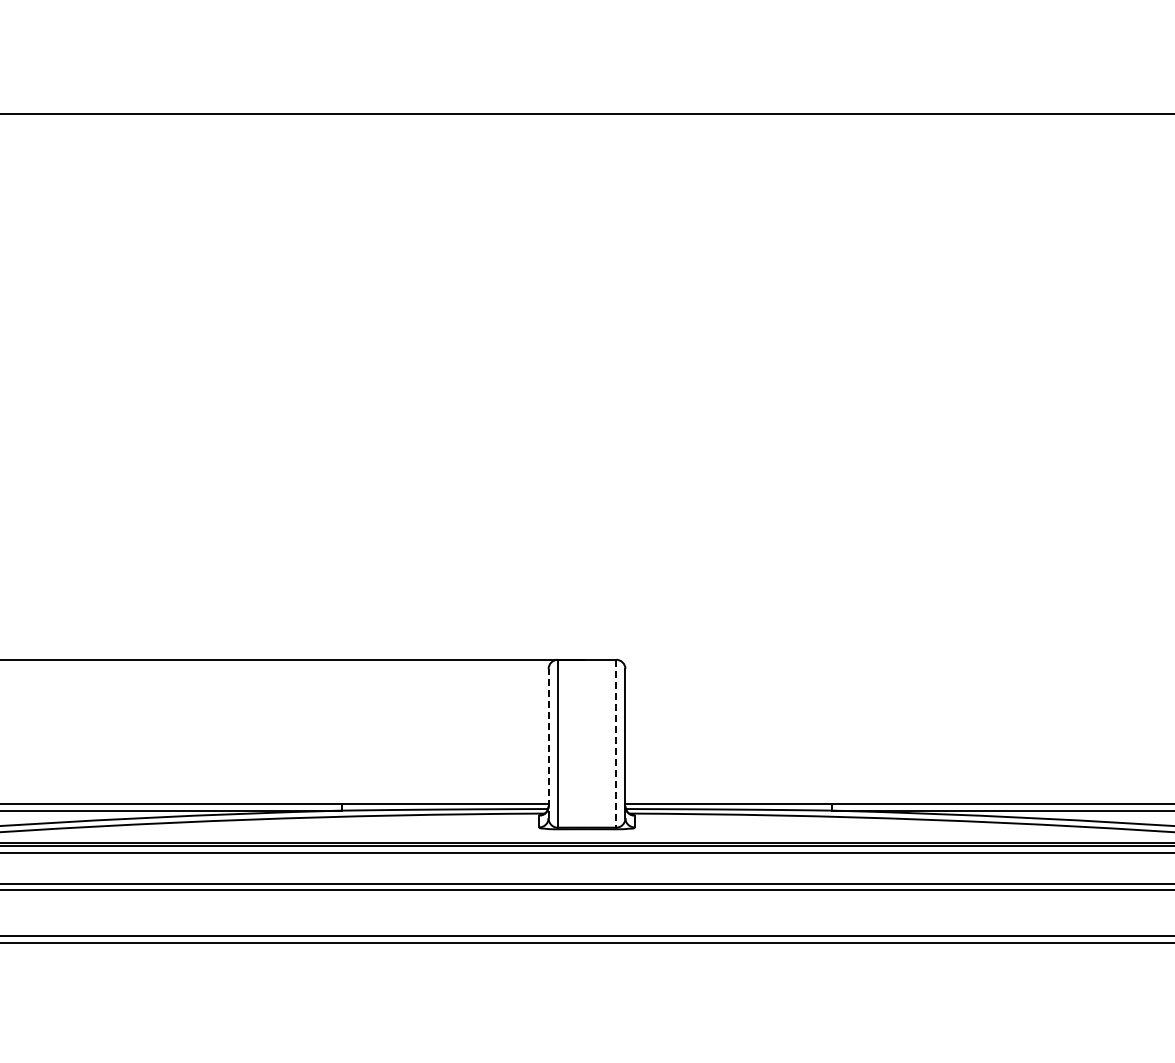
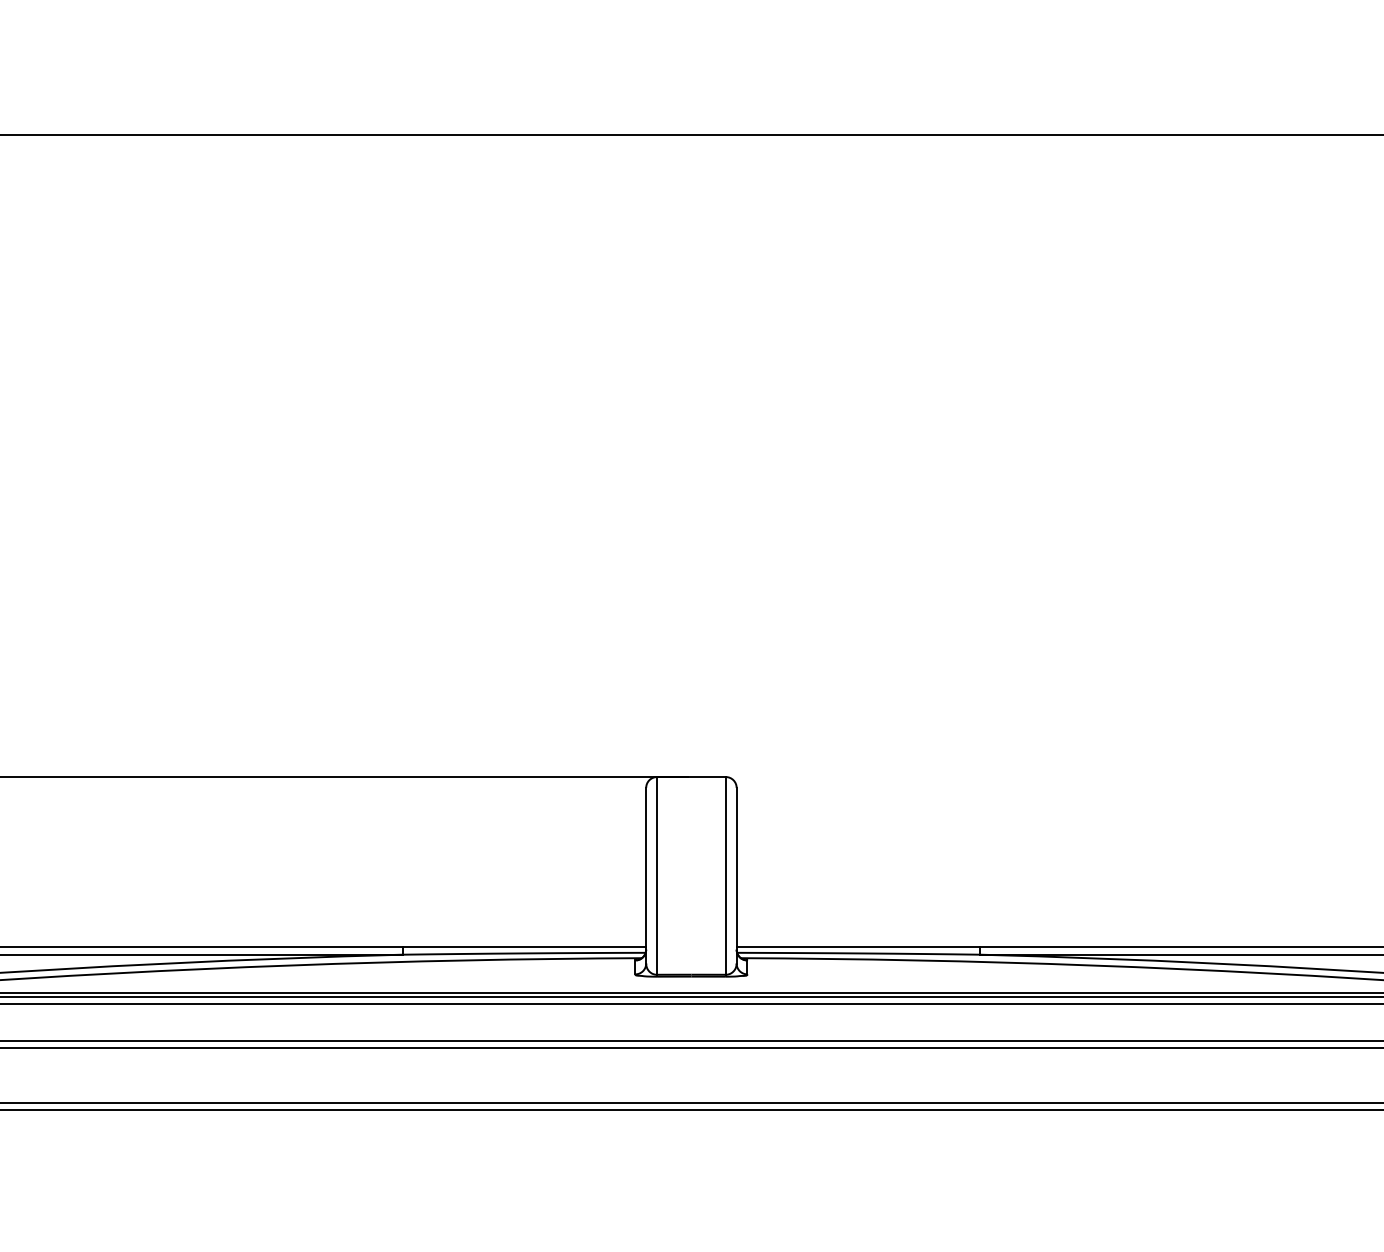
line: (548, 743) -> (646, 875), dashed -> solid
line: (616, 743) -> (726, 875), dashed -> solid

